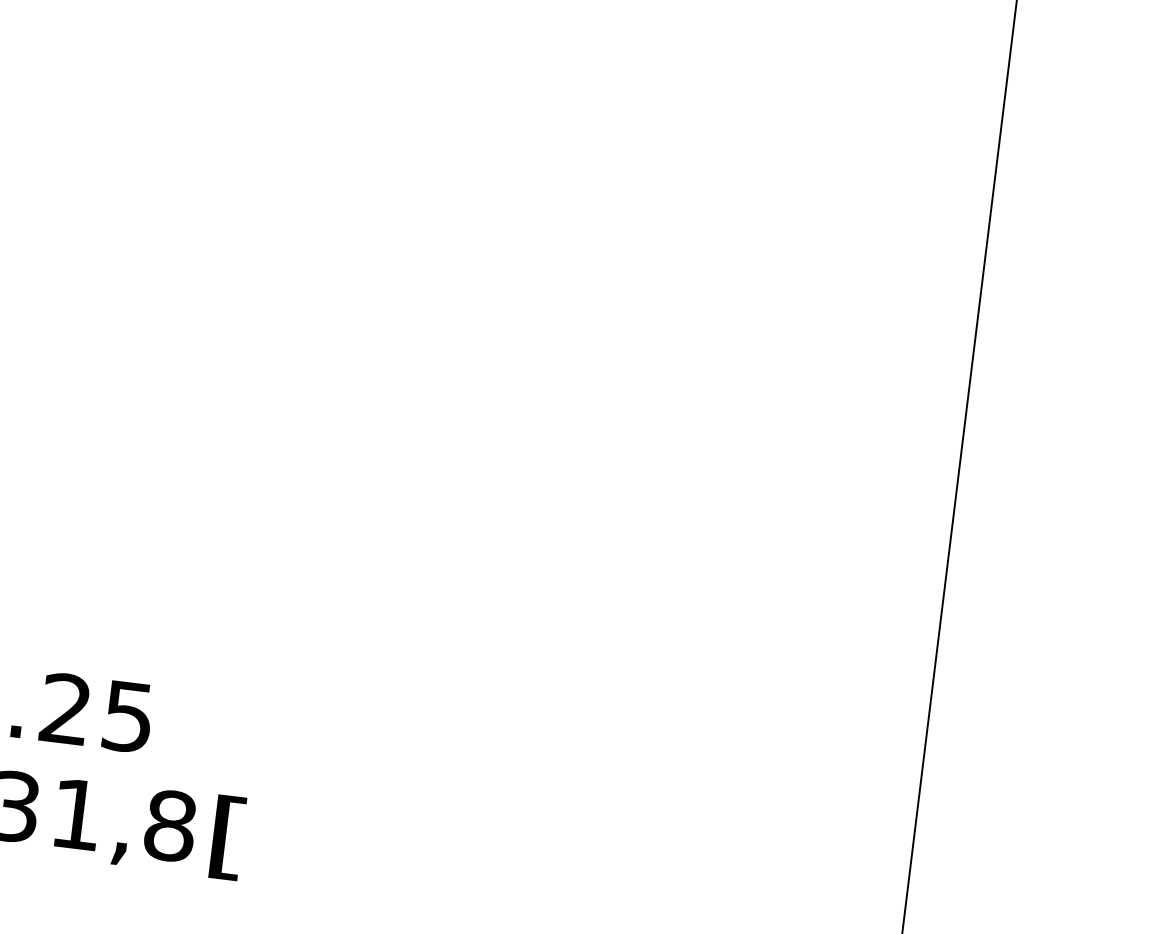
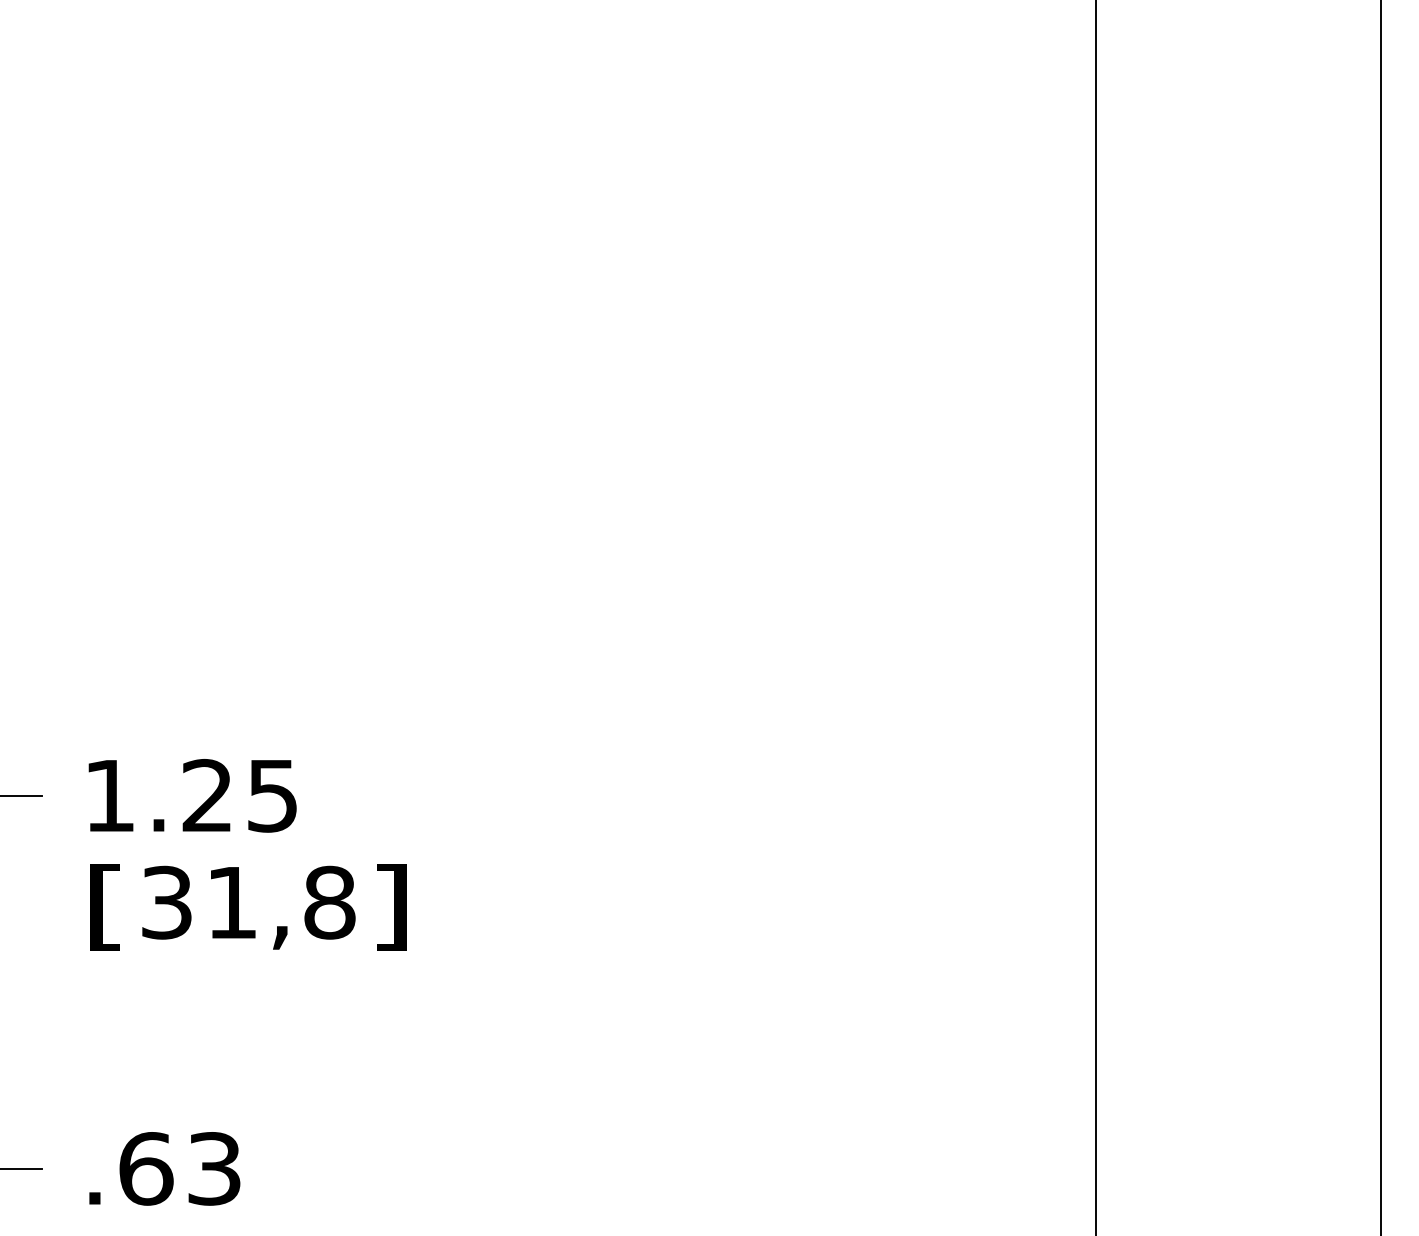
text: (227, 837) -> (390, 907), [ -> ]

